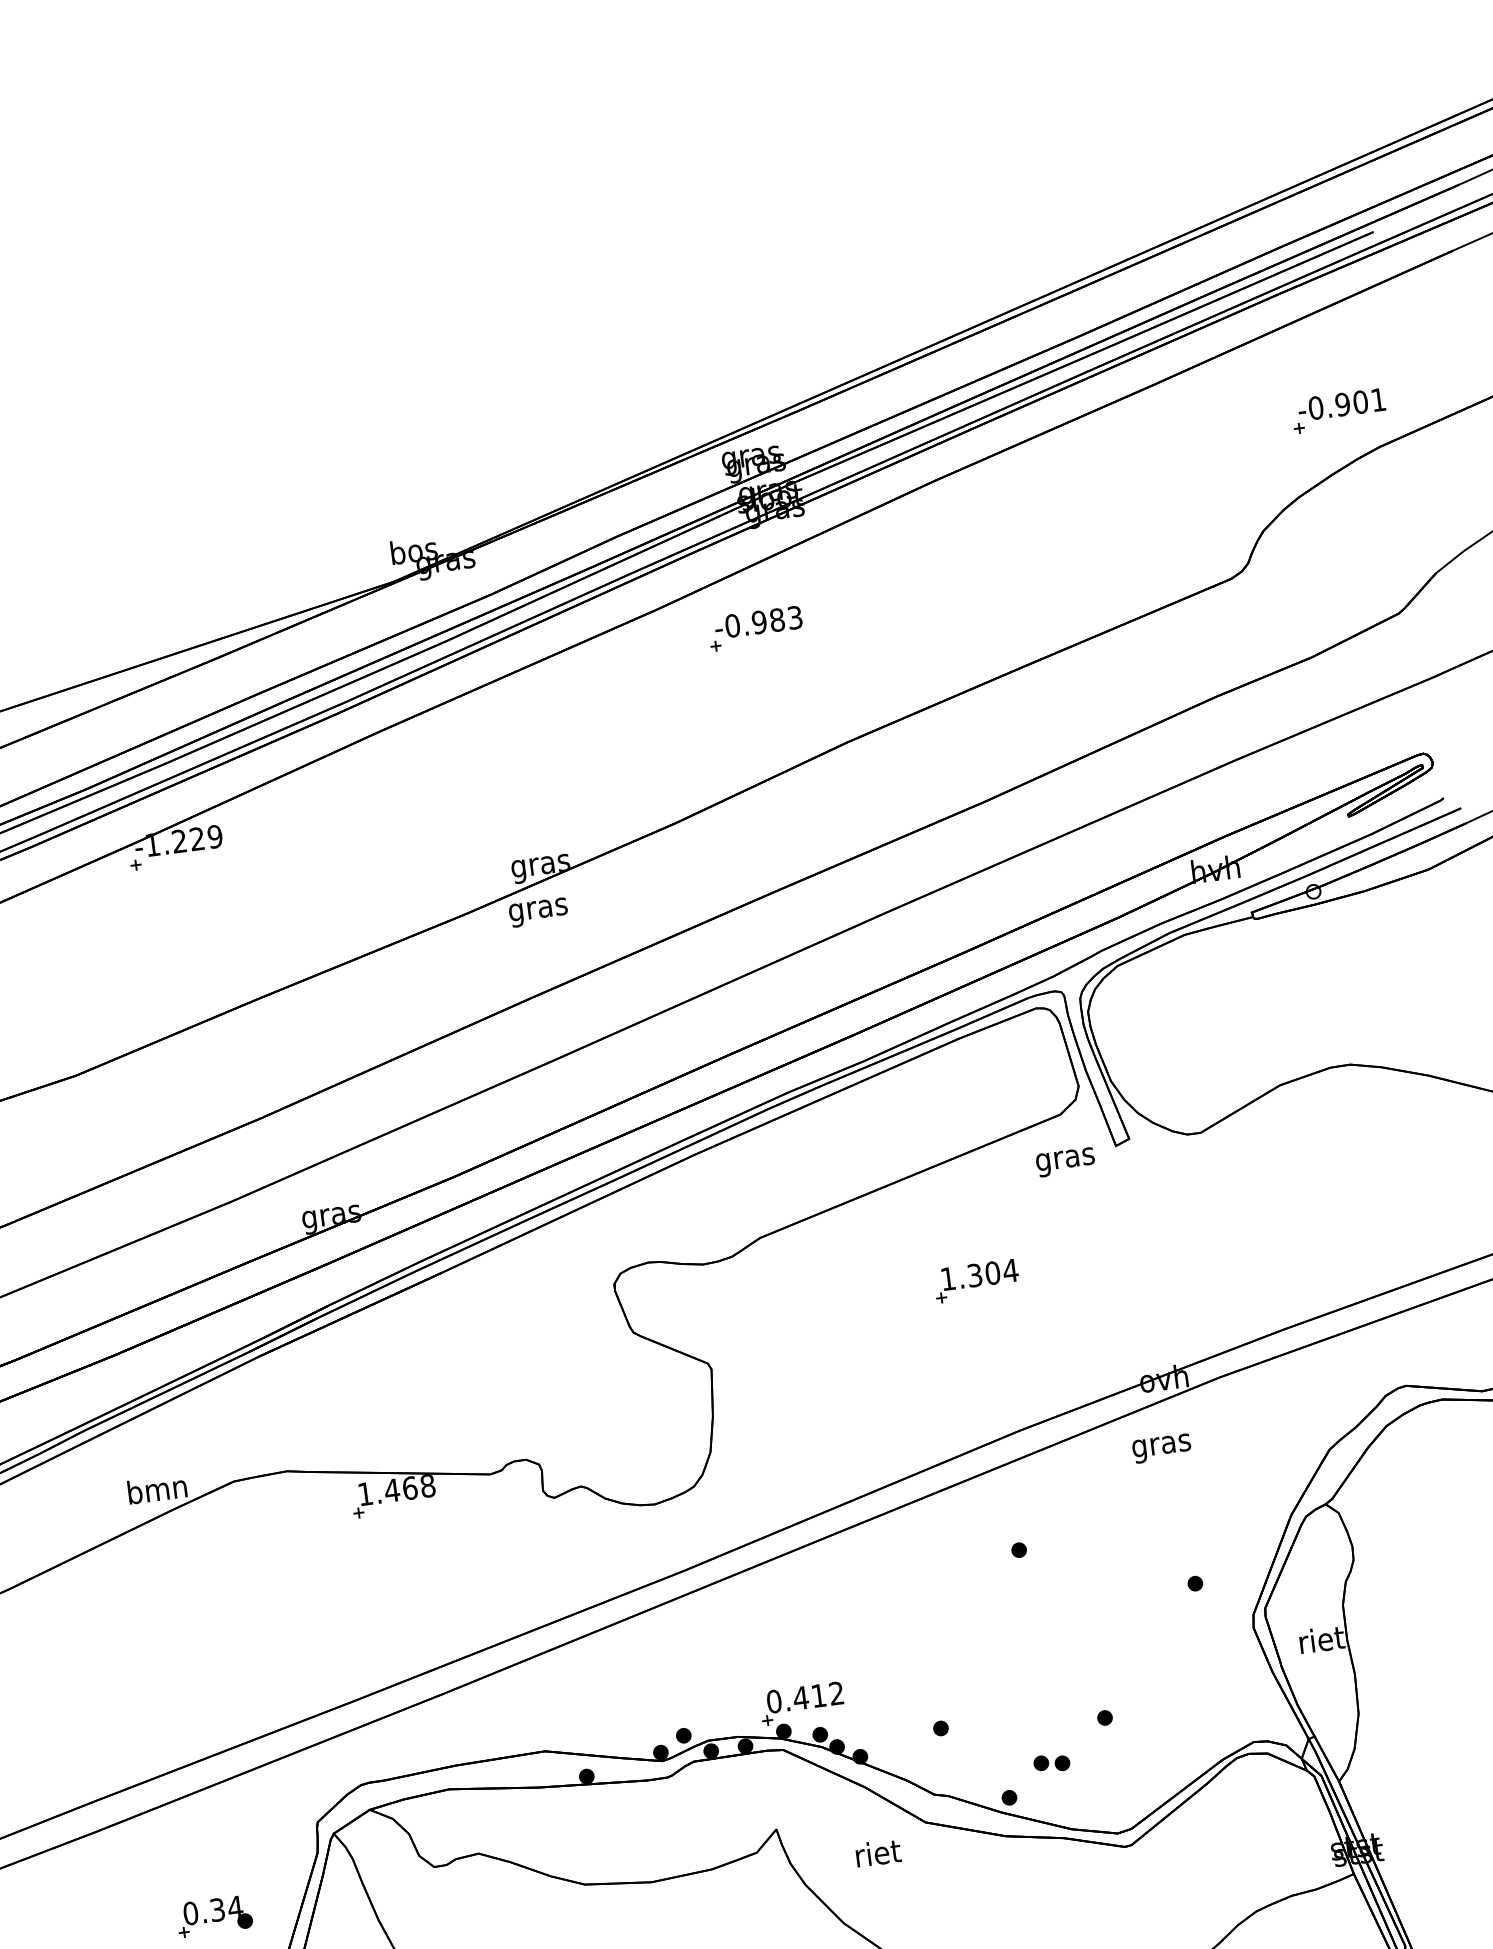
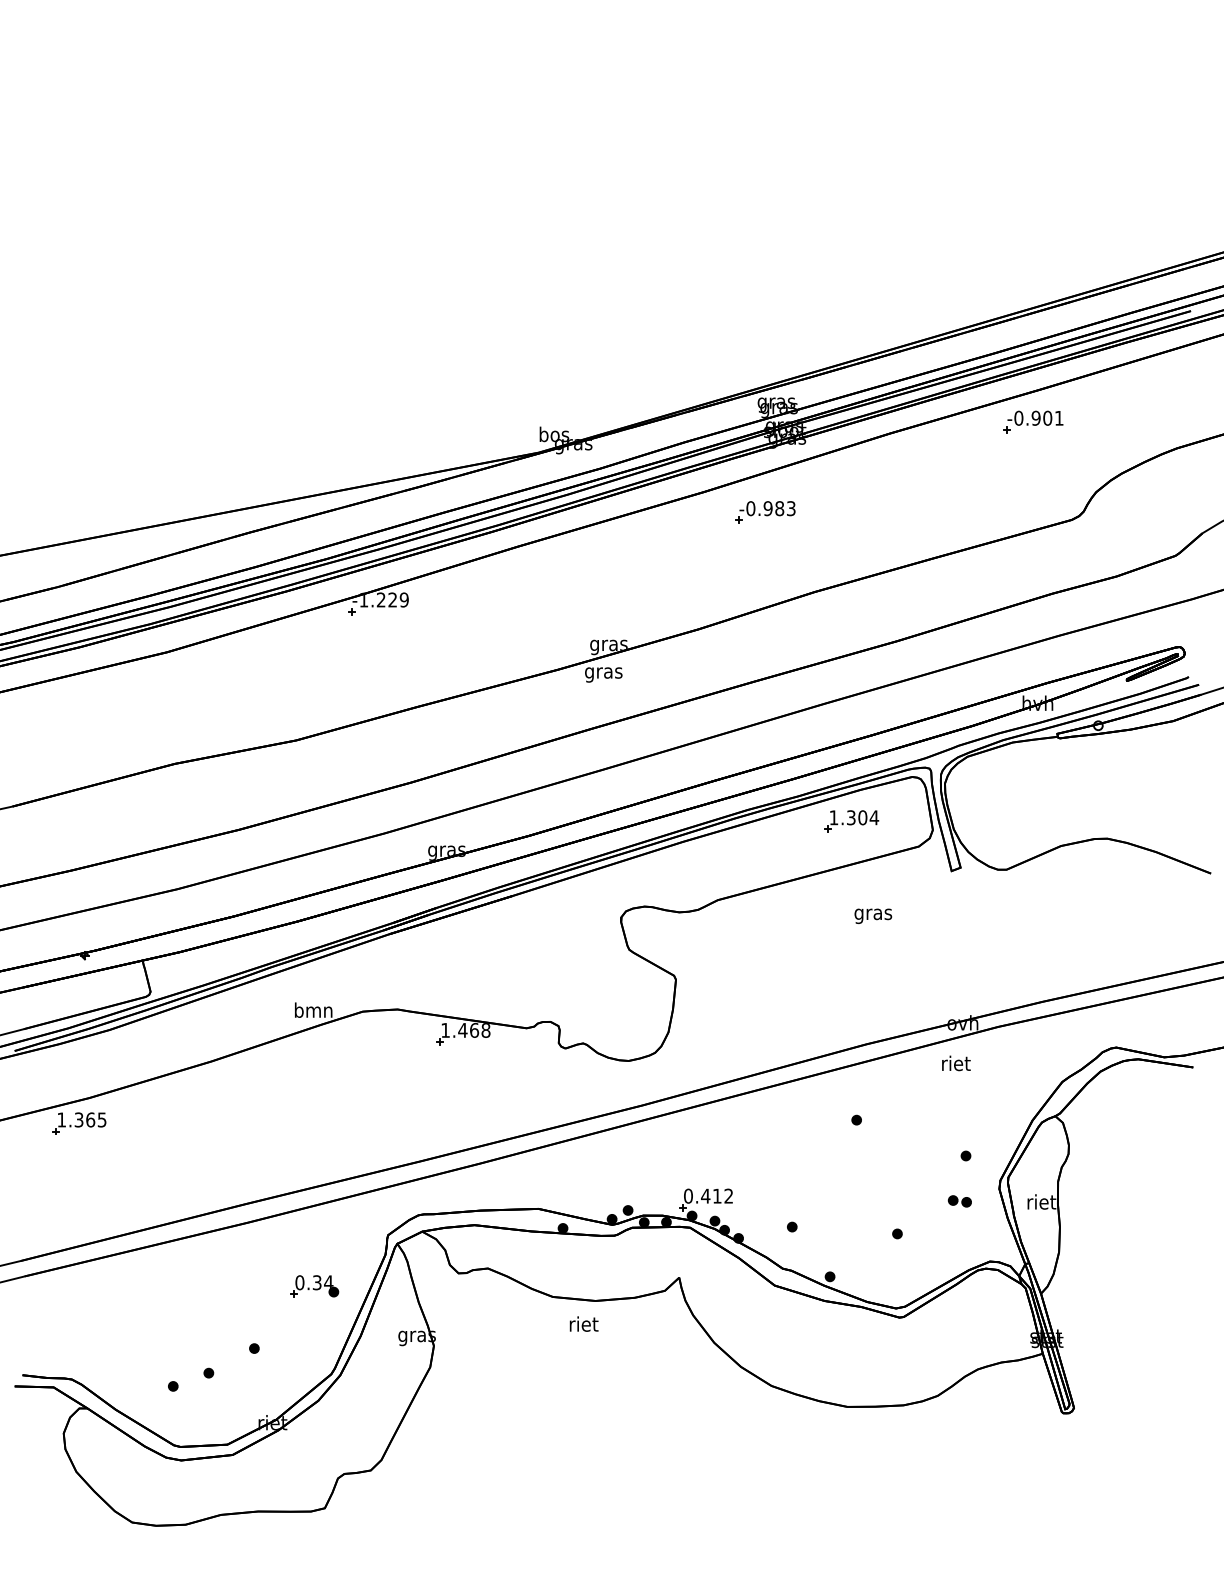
part: (1339, 410) -> (1033, 421), moved
text: (1065, 1161) -> (873, 915), moved
part: (976, 1281) -> (851, 821), moved
text: (1160, 1445) -> (955, 1065), gras -> riet
part: (1051, 1763) -> (959, 1201), moved
text: (877, 1852) -> (583, 1323), moved

